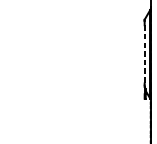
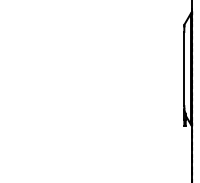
line: (144, 54) -> (184, 69), dashed -> solid

